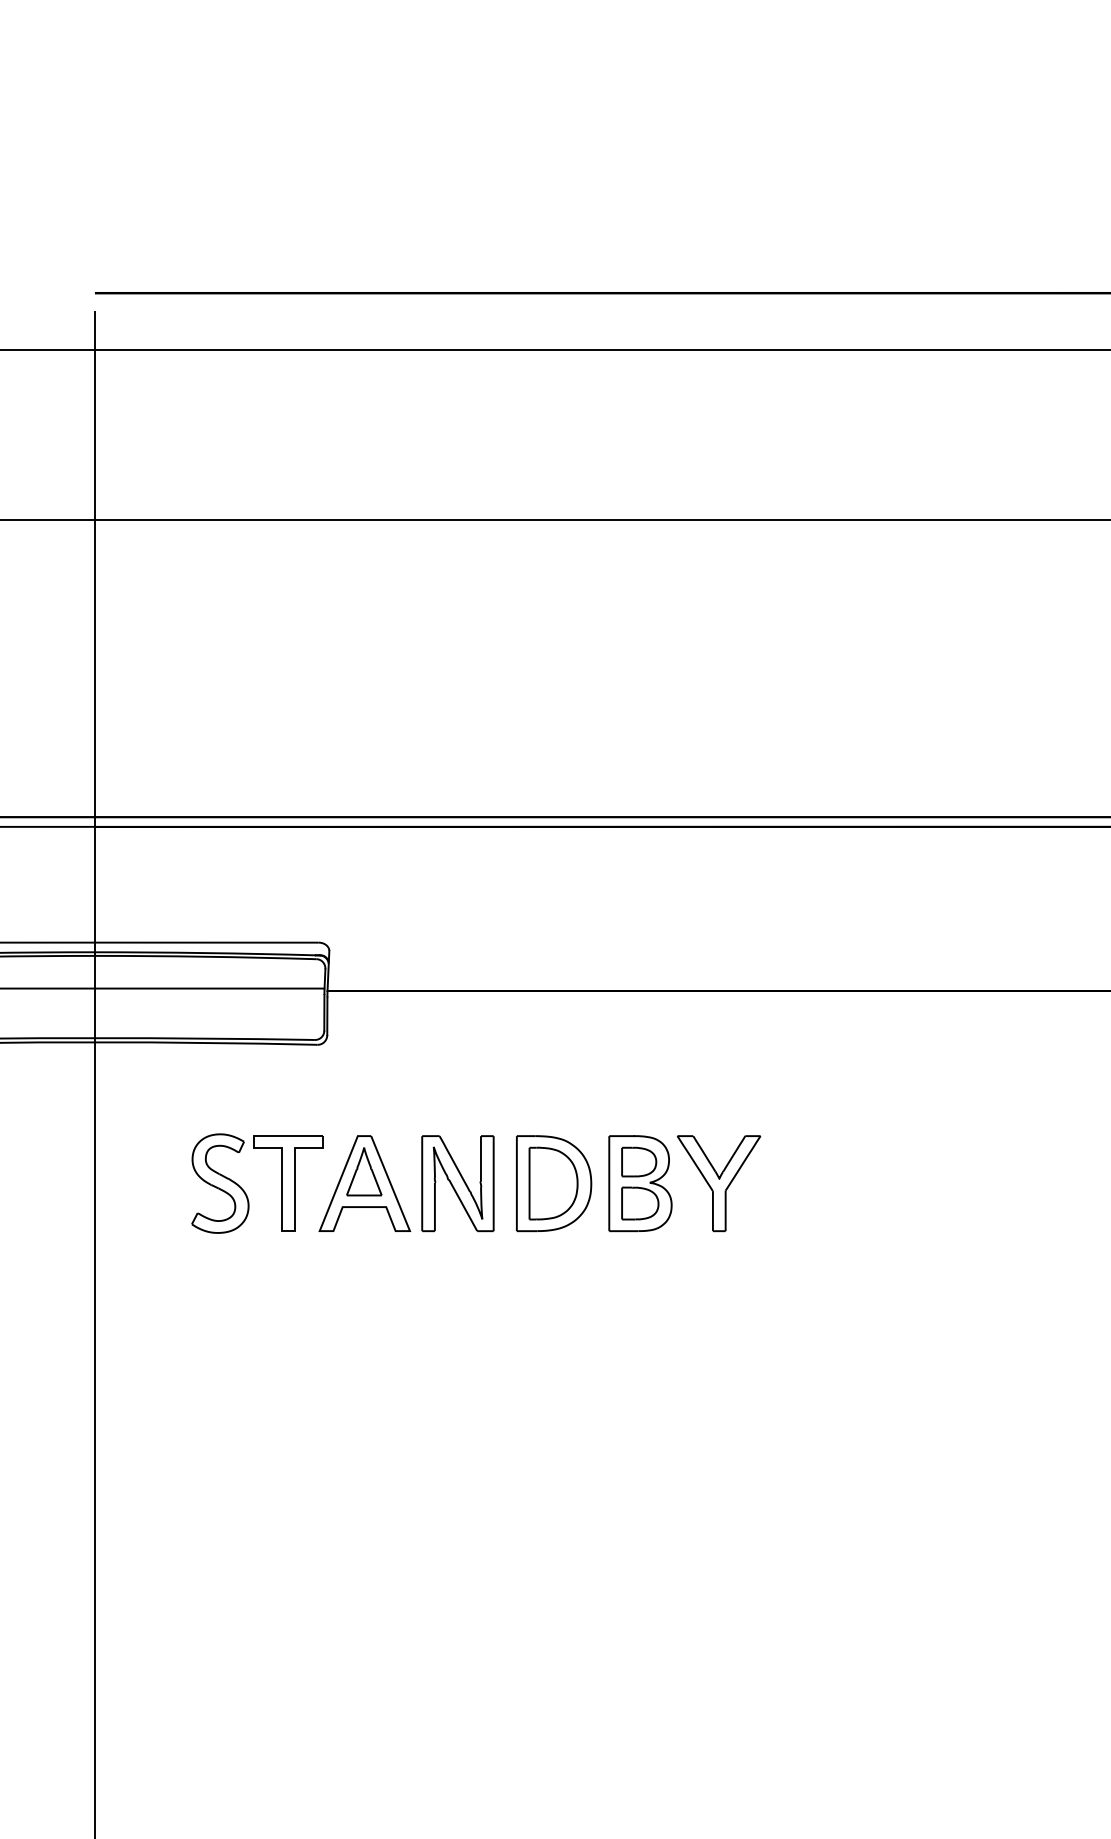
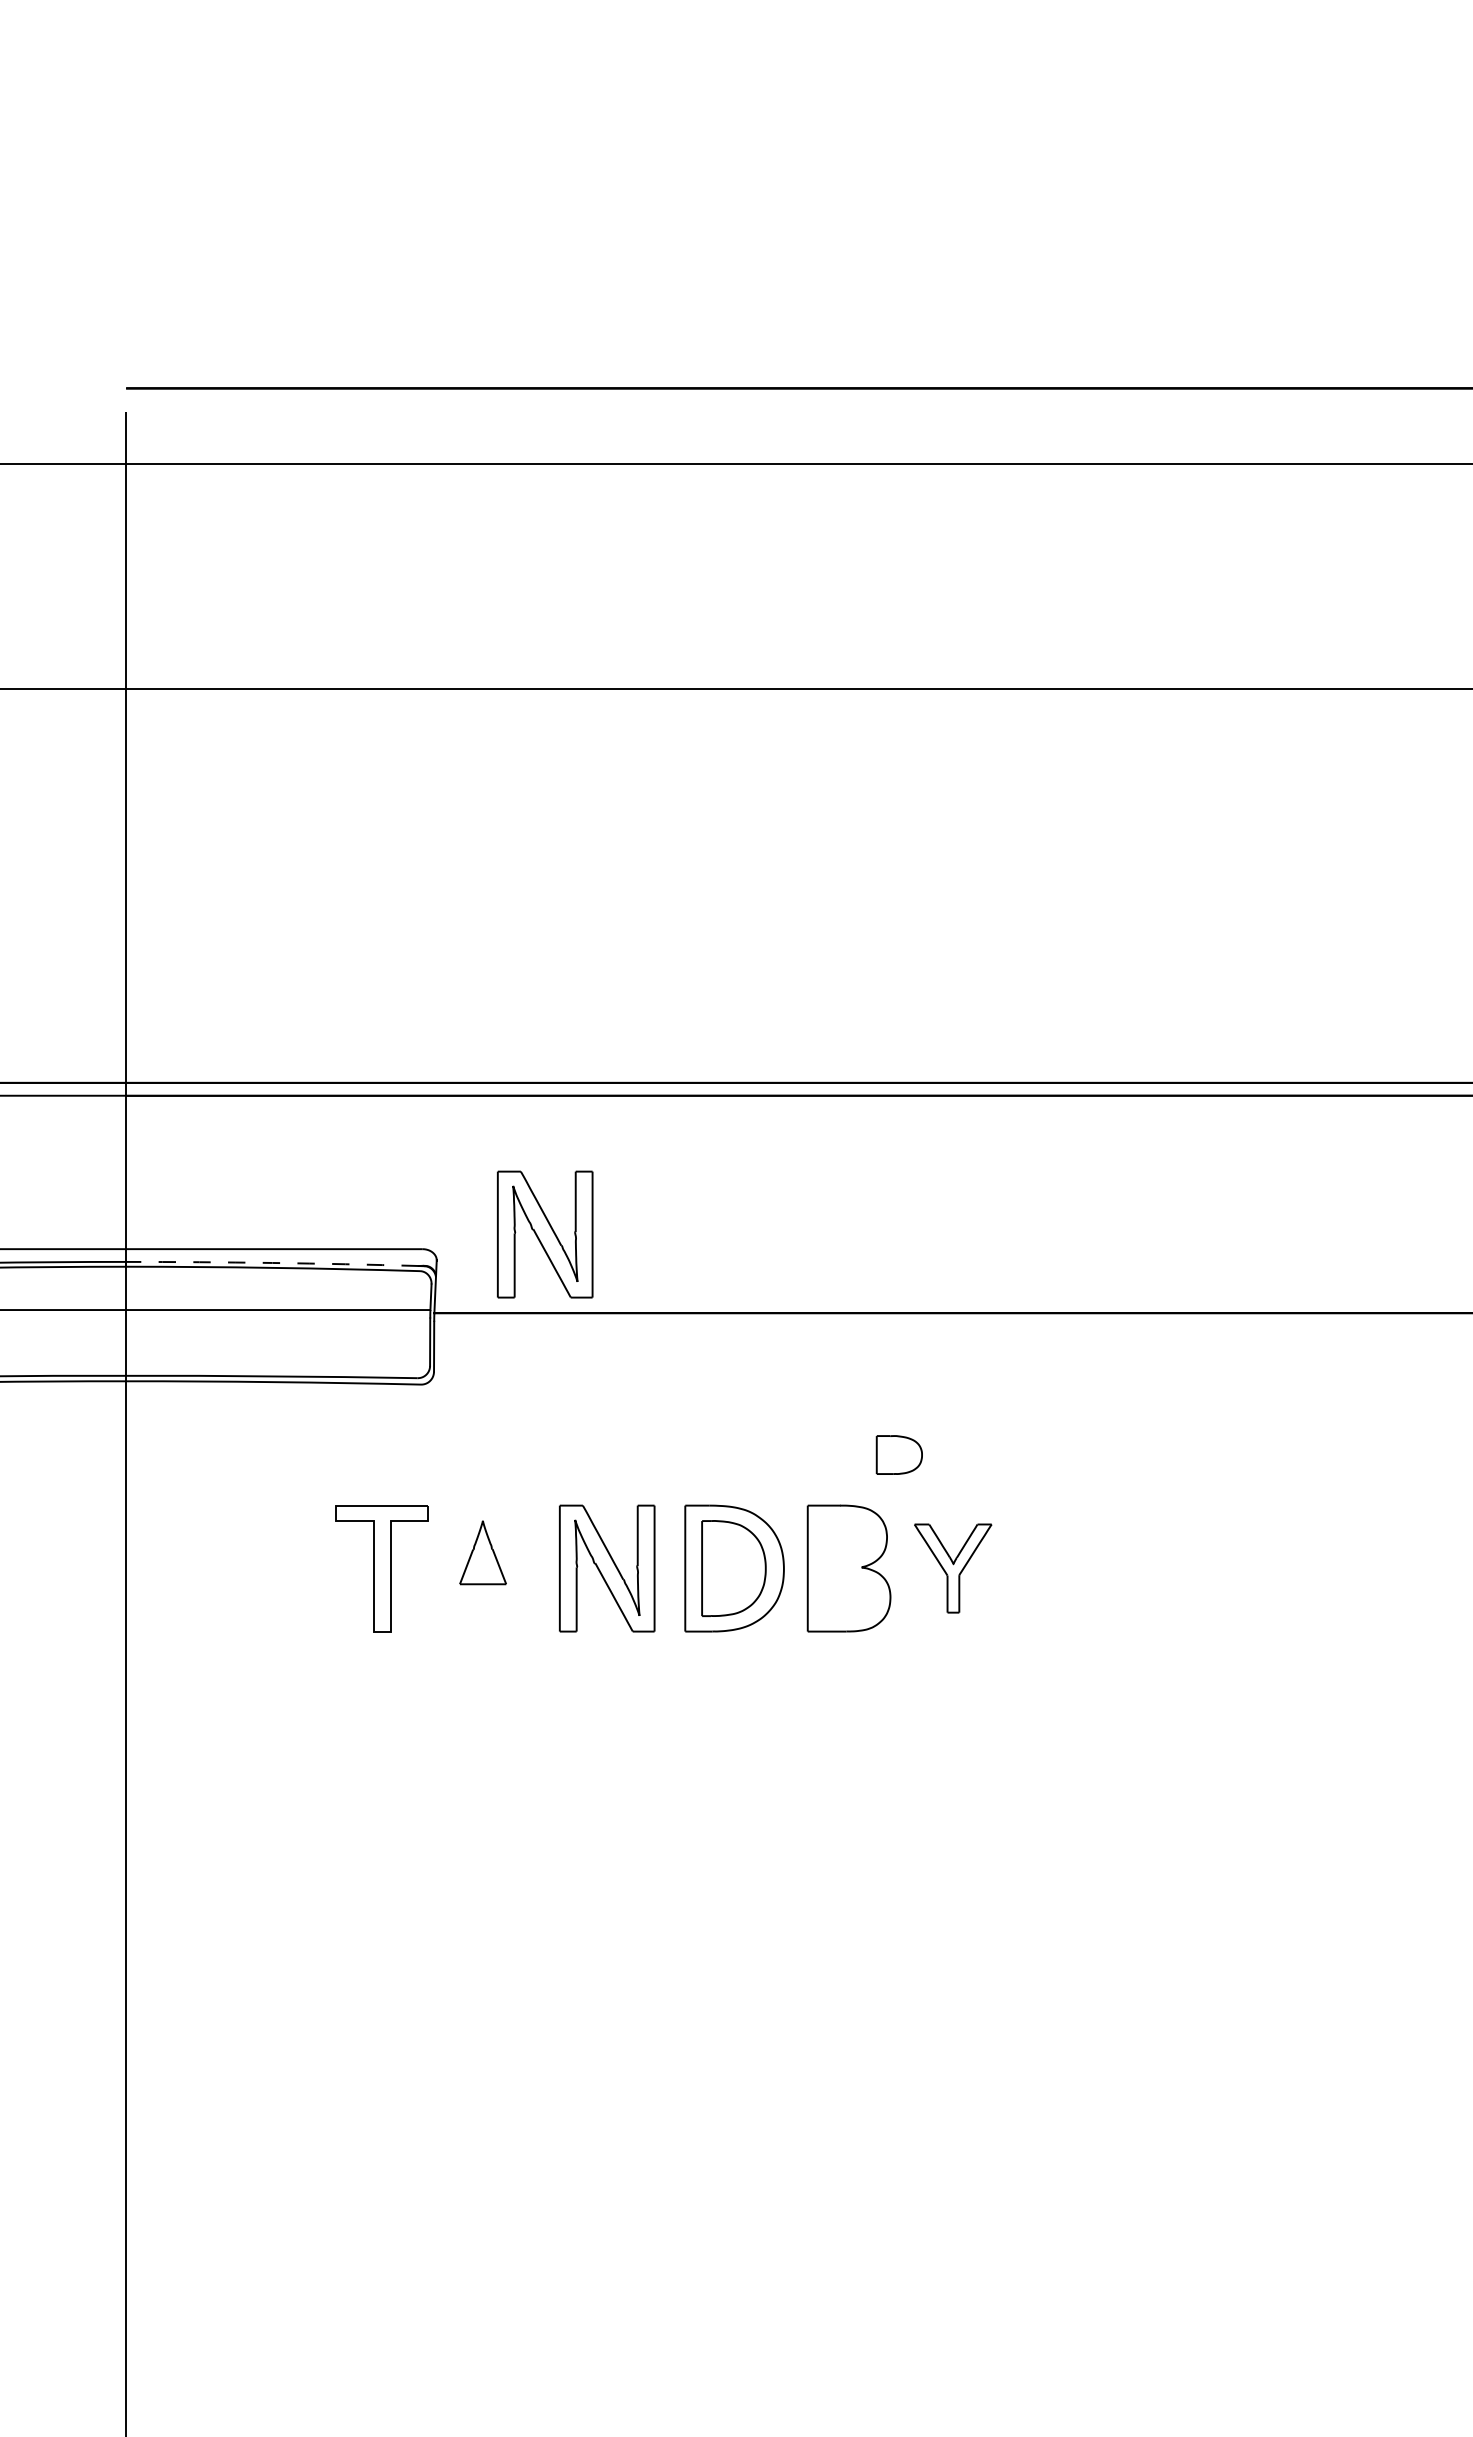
part: (411, 931) -> (545, 1234), added
arc: (205, 952) -> (272, 1262), solid -> dashed
part: (638, 1161) -> (898, 1454), moved
part: (220, 1183) -> (292, 1568), removed
part: (364, 1183) -> (483, 1568), removed
part: (718, 1183) -> (952, 1568), size x0.7
part: (640, 1203) -> (848, 1594), removed

